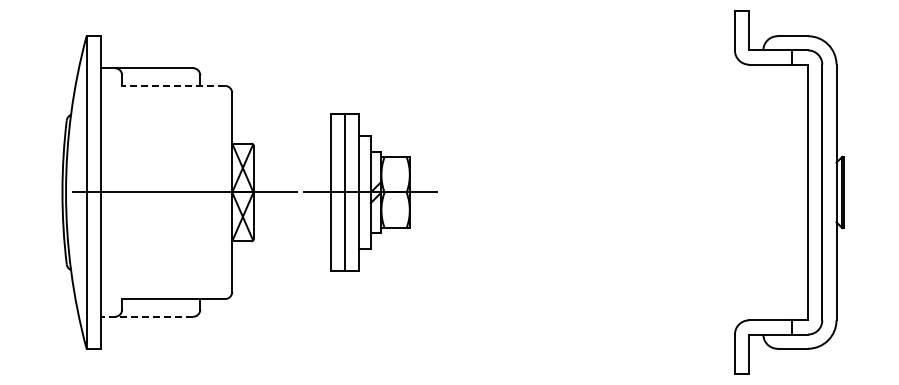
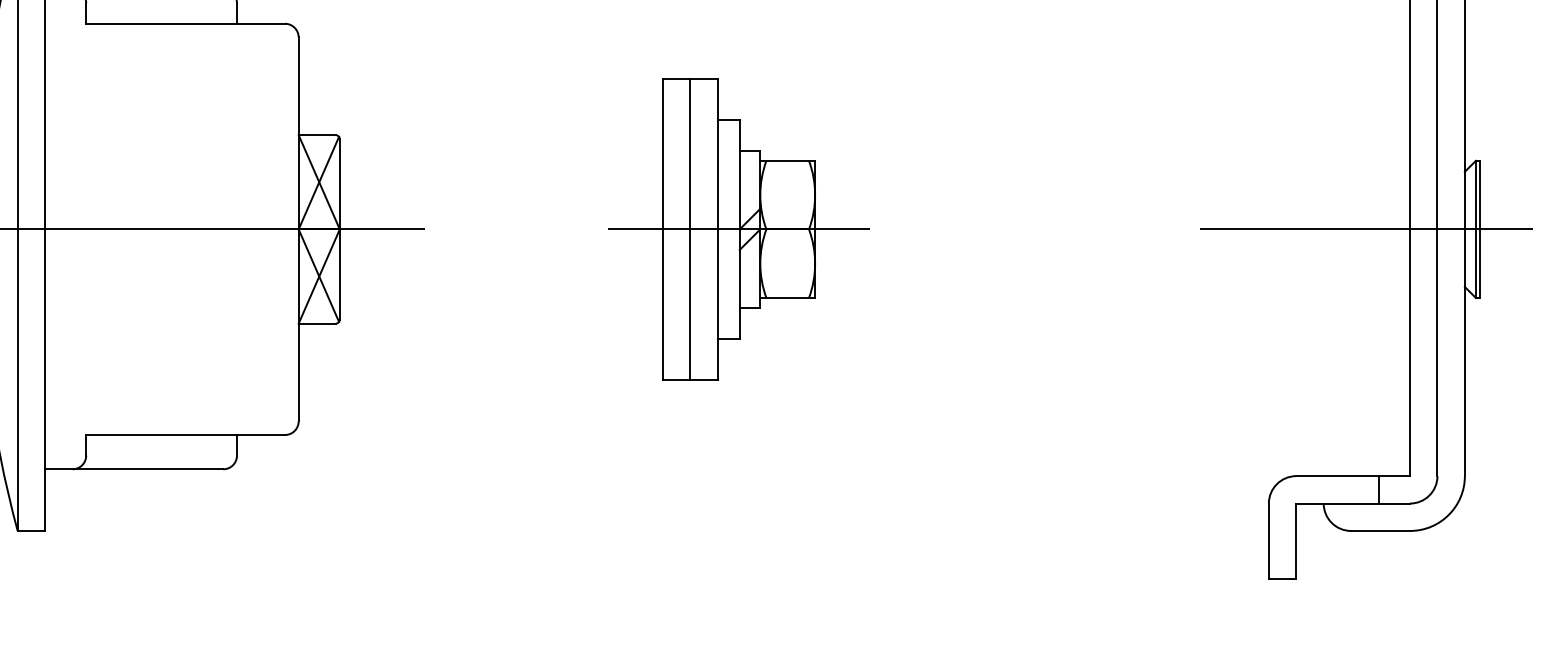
line: (173, 85) -> (185, 22), dashed -> solid
part: (370, 192) -> (739, 229), moved
line: (785, 192) -> (1366, 229), added
line: (146, 316) -> (133, 468), dashed -> solid

